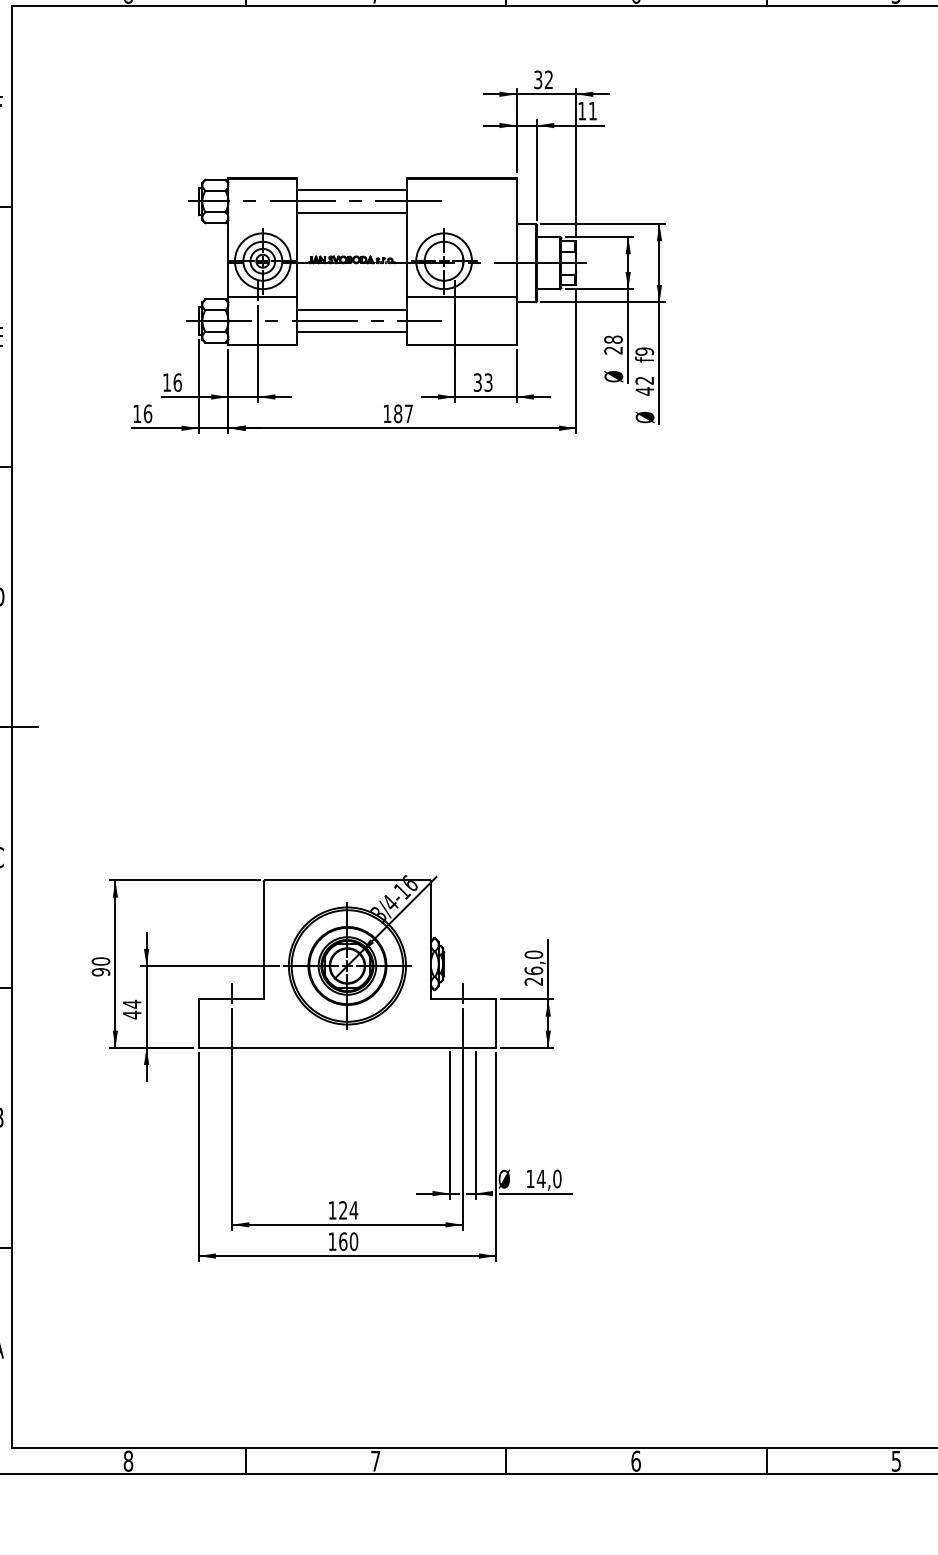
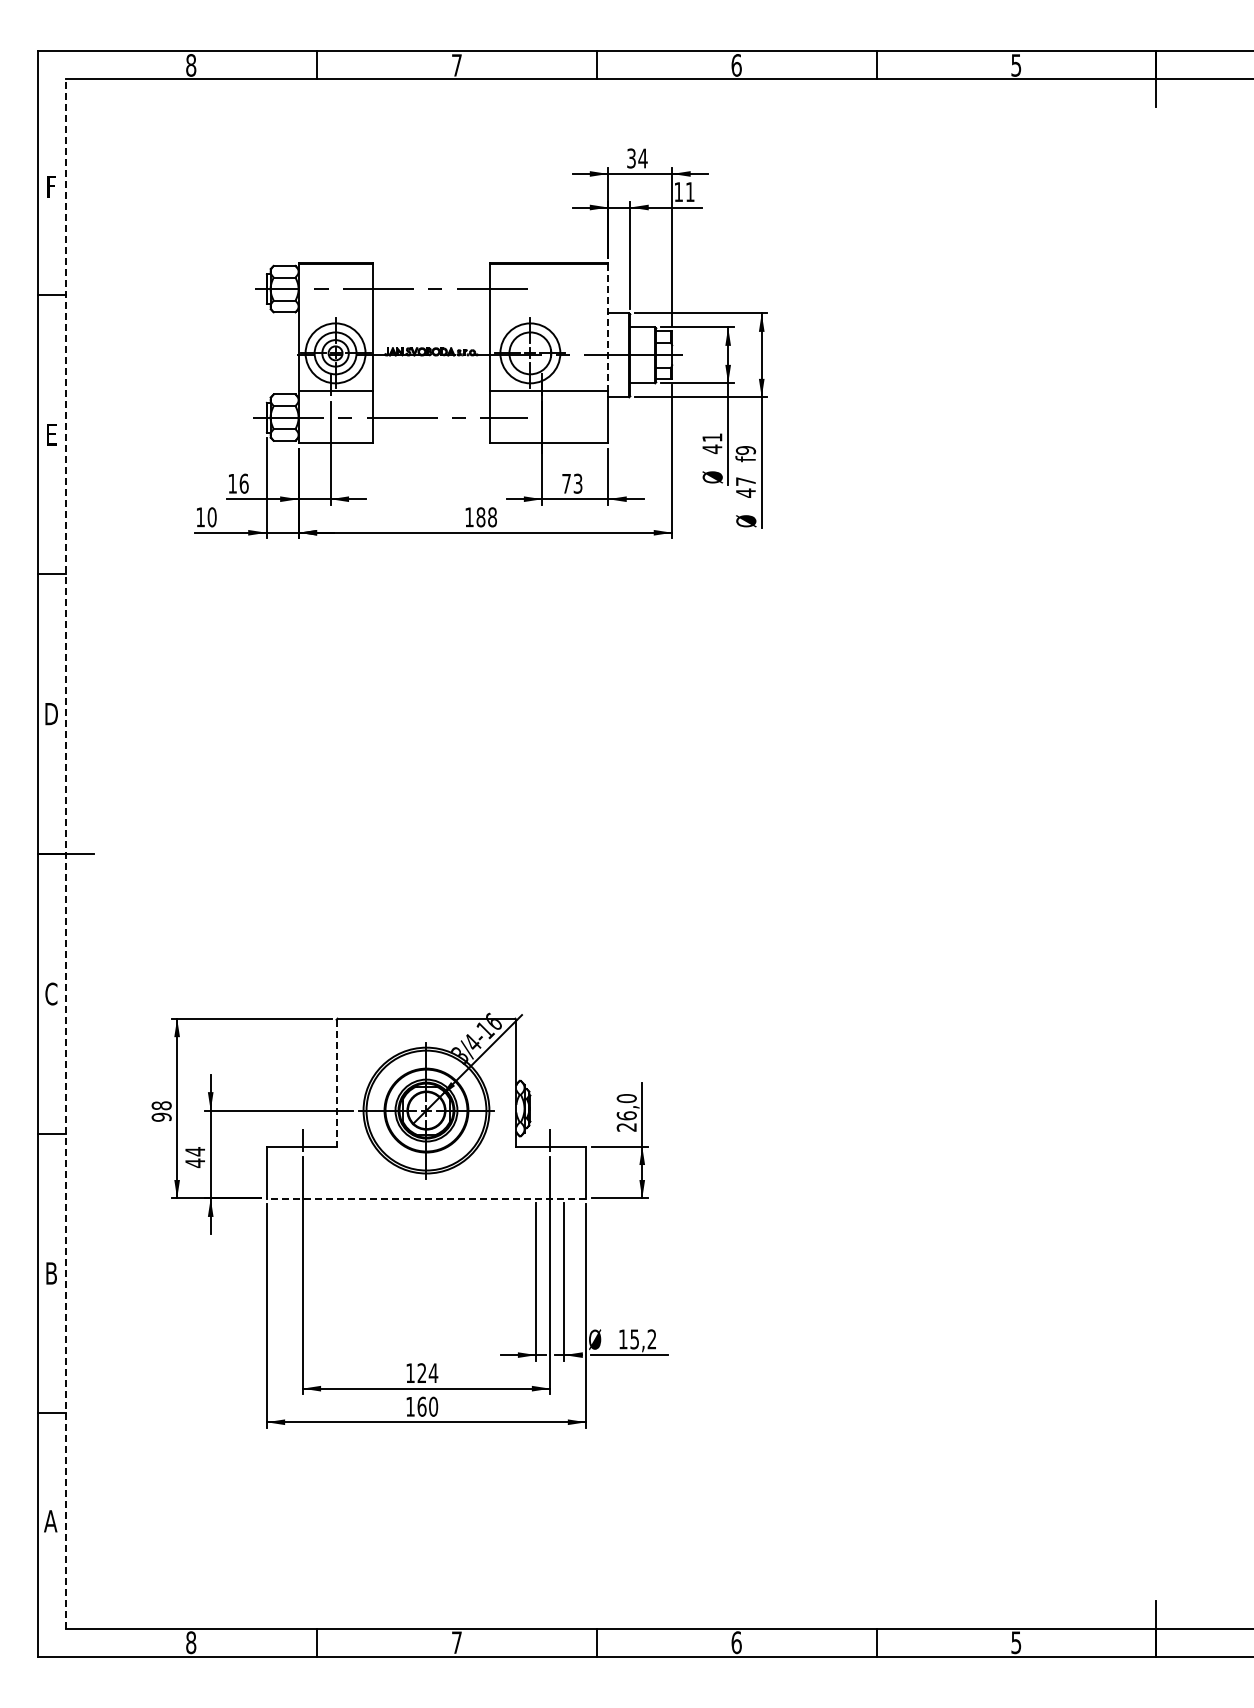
text: (548, 79) -> (642, 158), 32 -> 34
line: (352, 190) -> (431, 277), removed
line: (352, 212) -> (431, 301), removed
line: (516, 238) -> (608, 328), solid -> dashed
line: (352, 309) -> (431, 405), removed
line: (352, 332) -> (431, 429), removed
text: (613, 345) -> (712, 443), 28 -> 41
text: (644, 380) -> (745, 481), 42 -> 47
text: (477, 382) -> (566, 483), 33 -> 73
text: (147, 414) -> (211, 517), 16 -> 10
text: (408, 414) -> (492, 517), 187 -> 188
line: (11, 727) -> (65, 854), solid -> dashed
line: (263, 940) -> (336, 1083), solid -> dashed
text: (100, 961) -> (161, 1105), 90 -> 98
line: (347, 1047) -> (426, 1198), solid -> dashed
text: (549, 1179) -> (643, 1339), 14,0 -> 15,2

